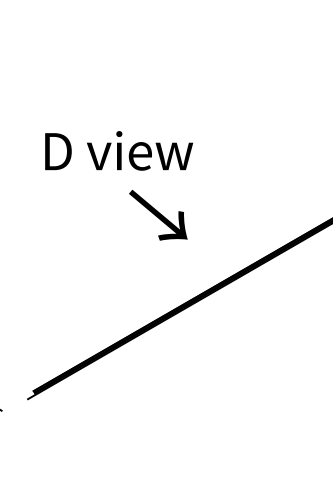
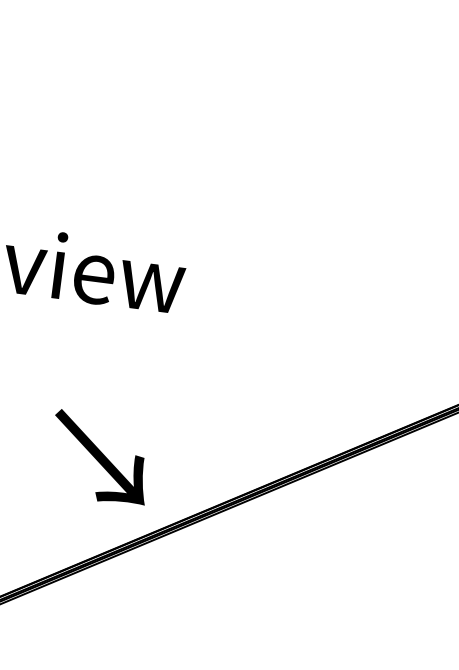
text: (158, 214) -> (100, 456), moved

